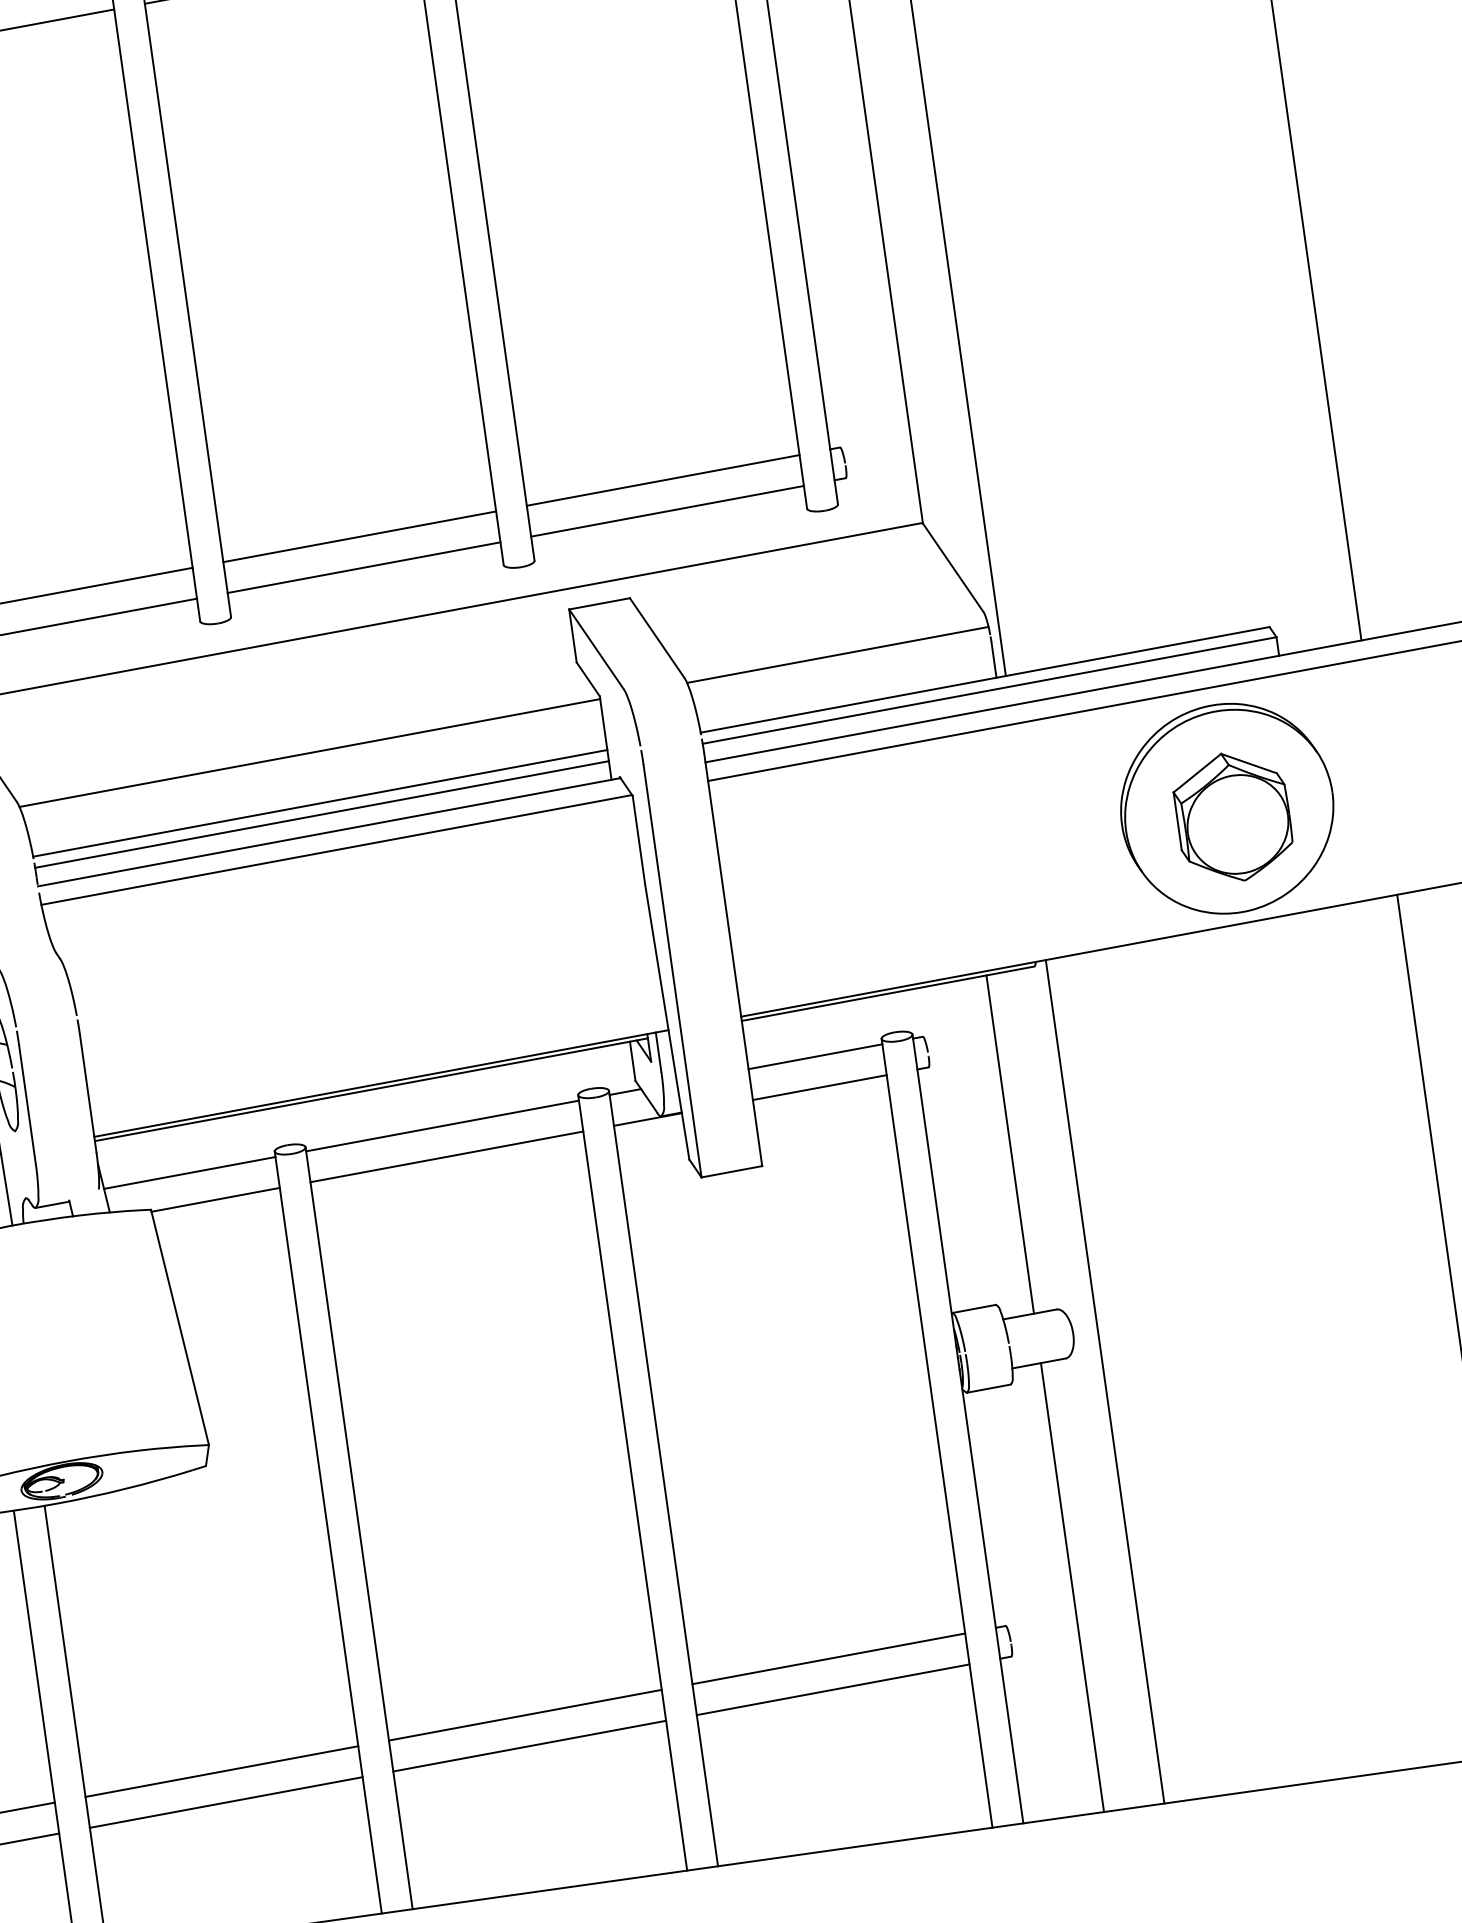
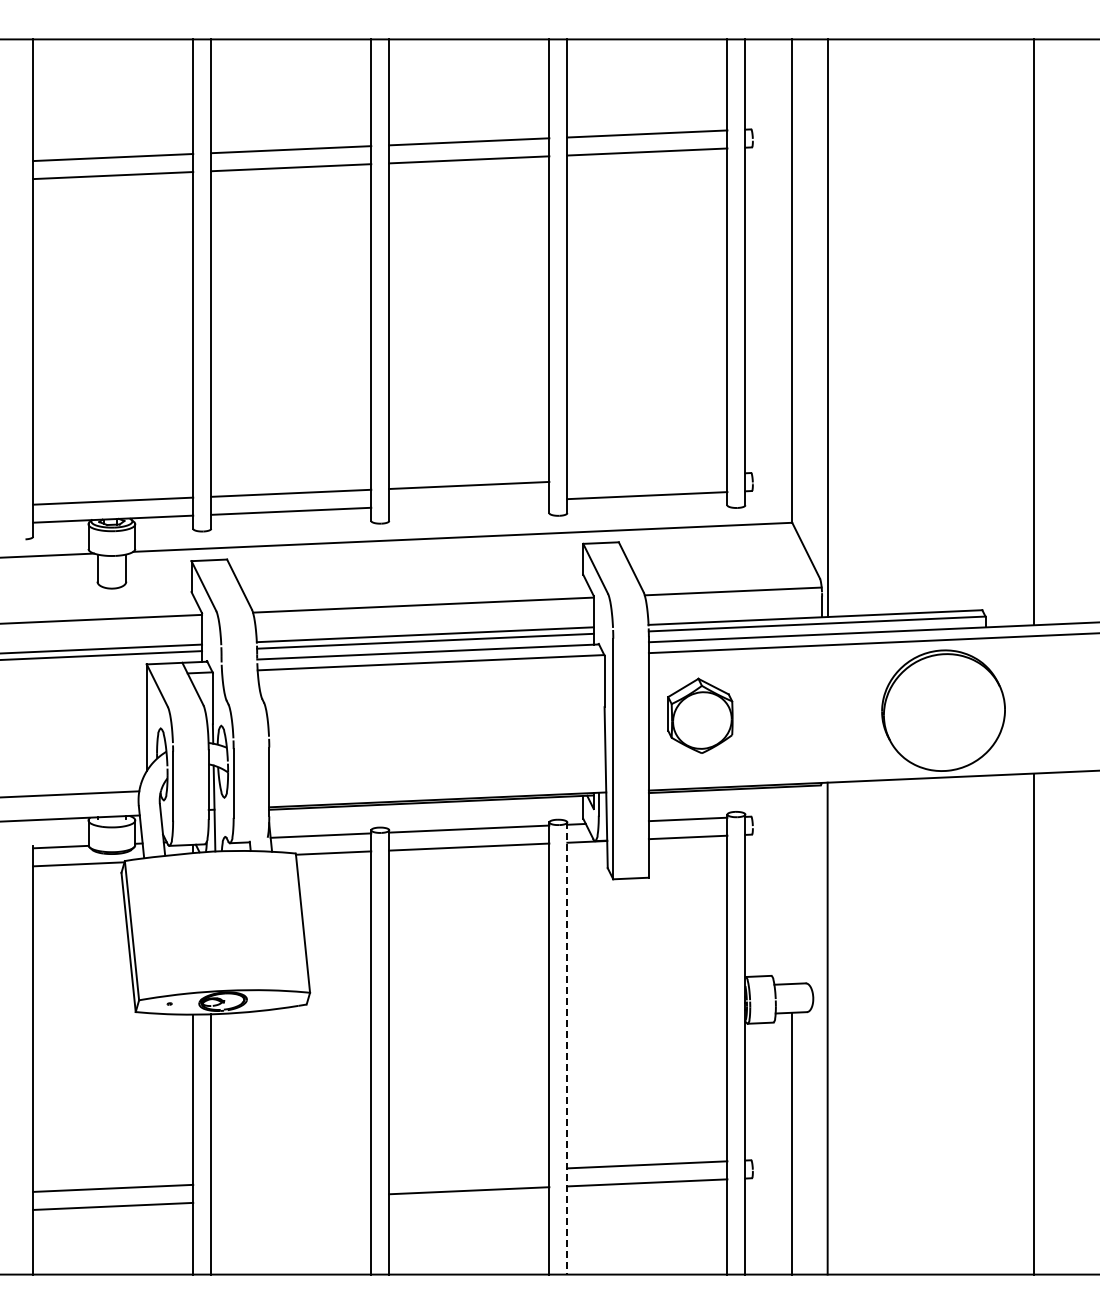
line: (663, 480) -> (647, 477), removed
line: (364, 567) -> (469, 503), removed
part: (1233, 816) -> (700, 715), moved
line: (1010, 1143) -> (792, 884), removed
line: (664, 1480) -> (567, 1049), solid -> dashed
line: (525, 1714) -> (469, 1172), removed
line: (222, 1771) -> (291, 1180), removed
line: (226, 1802) -> (291, 1198), removed

